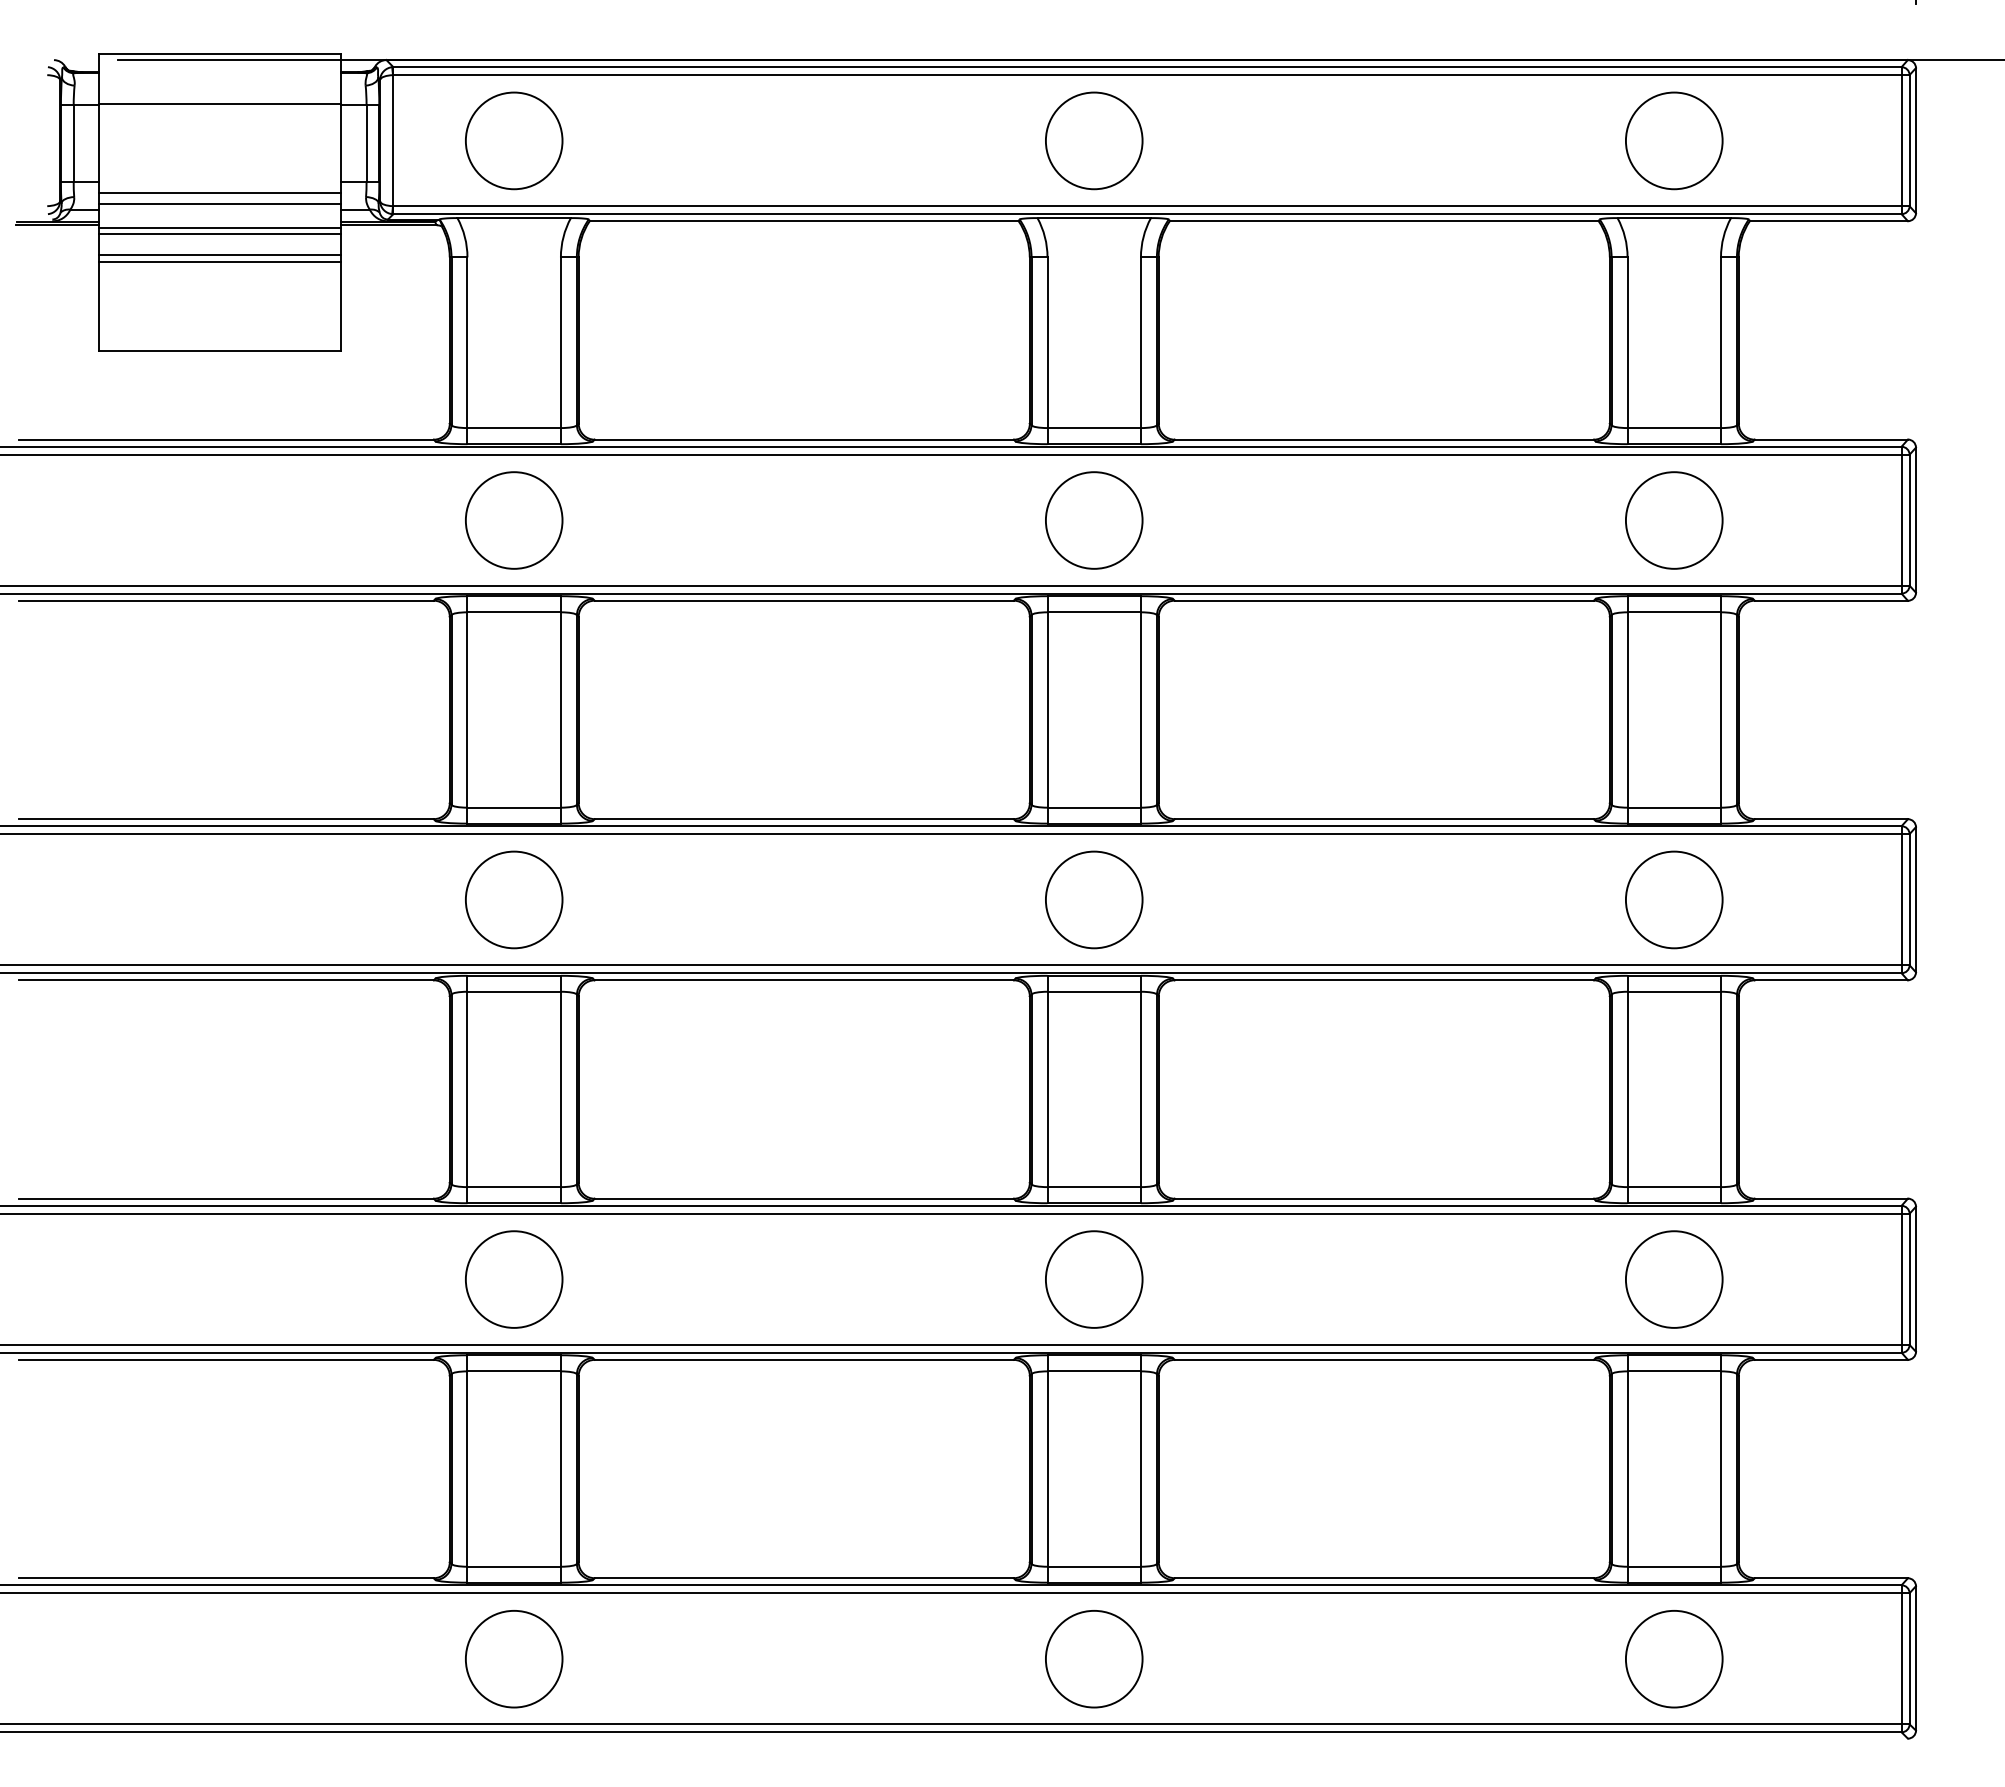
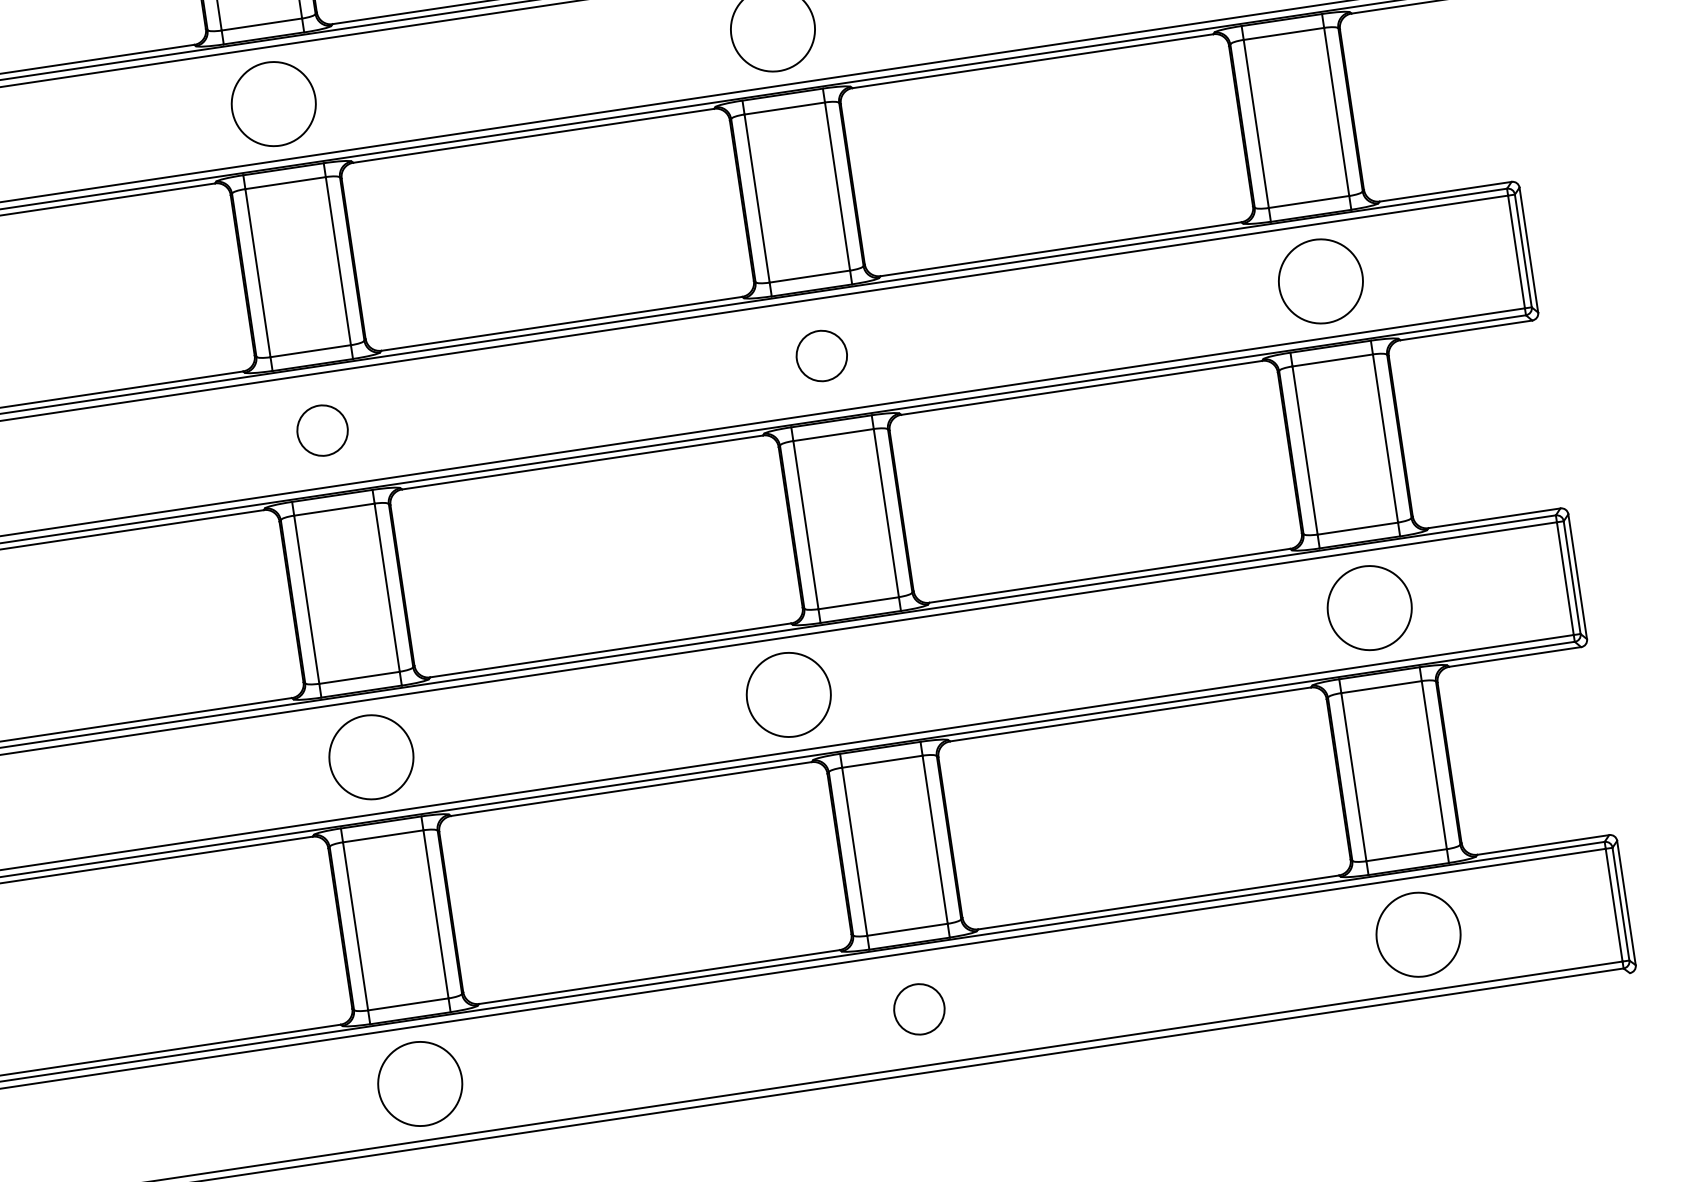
circle: (513, 899) -> (321, 430), size x0.6
circle: (1094, 899) -> (821, 355), size x0.6
circle: (1094, 1279) -> (789, 694), moved
circle: (1093, 1658) -> (918, 1008), size x0.6

